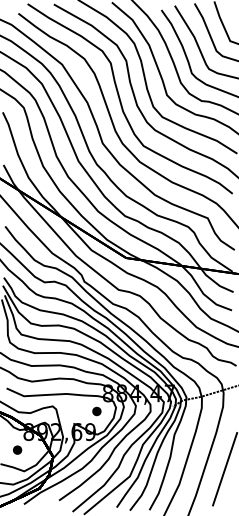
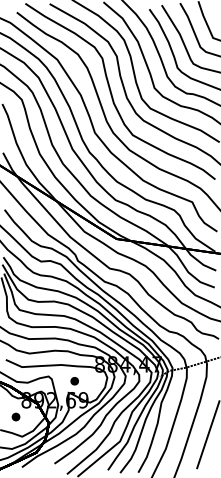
part: (96, 411) -> (74, 381), moved

